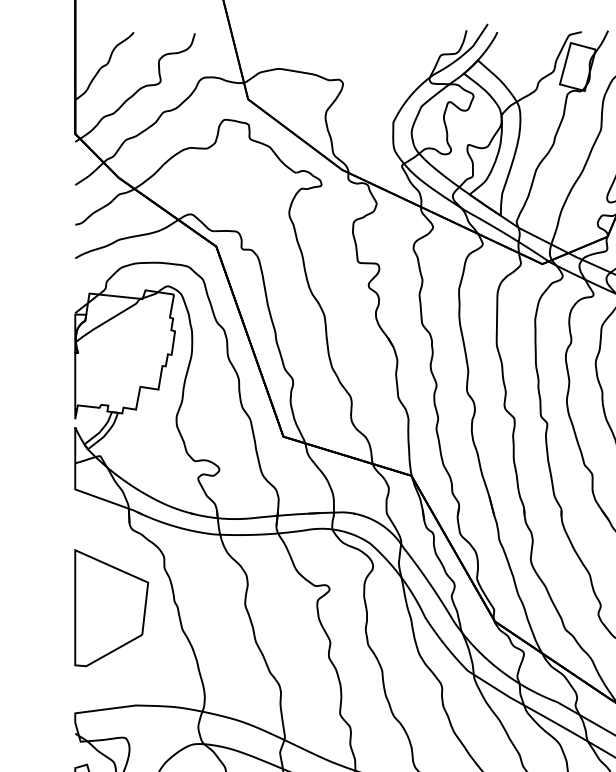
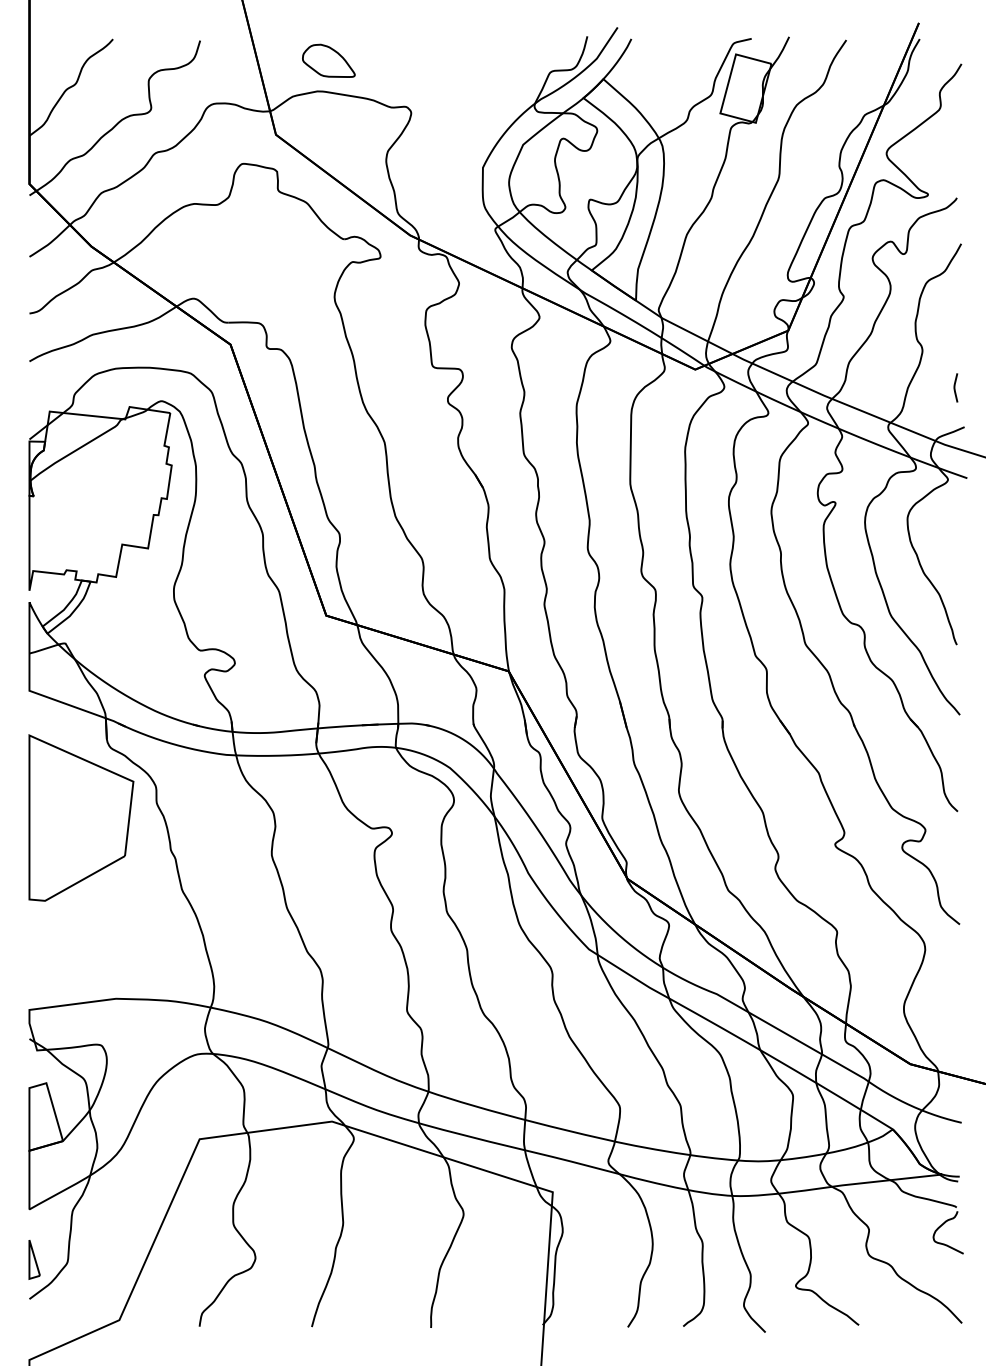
part: (285, 47) -> (328, 60), added
part: (111, 607) -> (81, 817), moved

